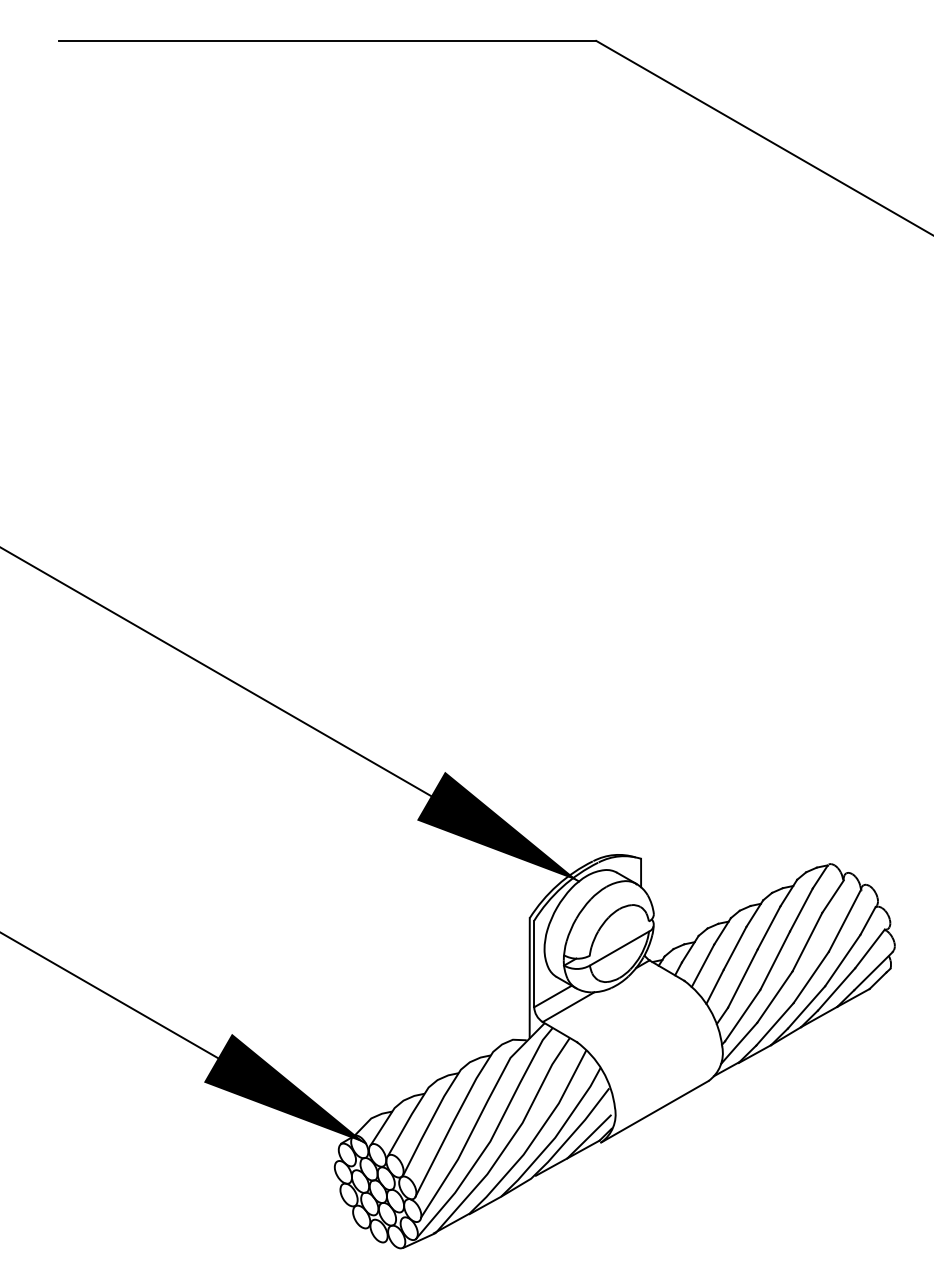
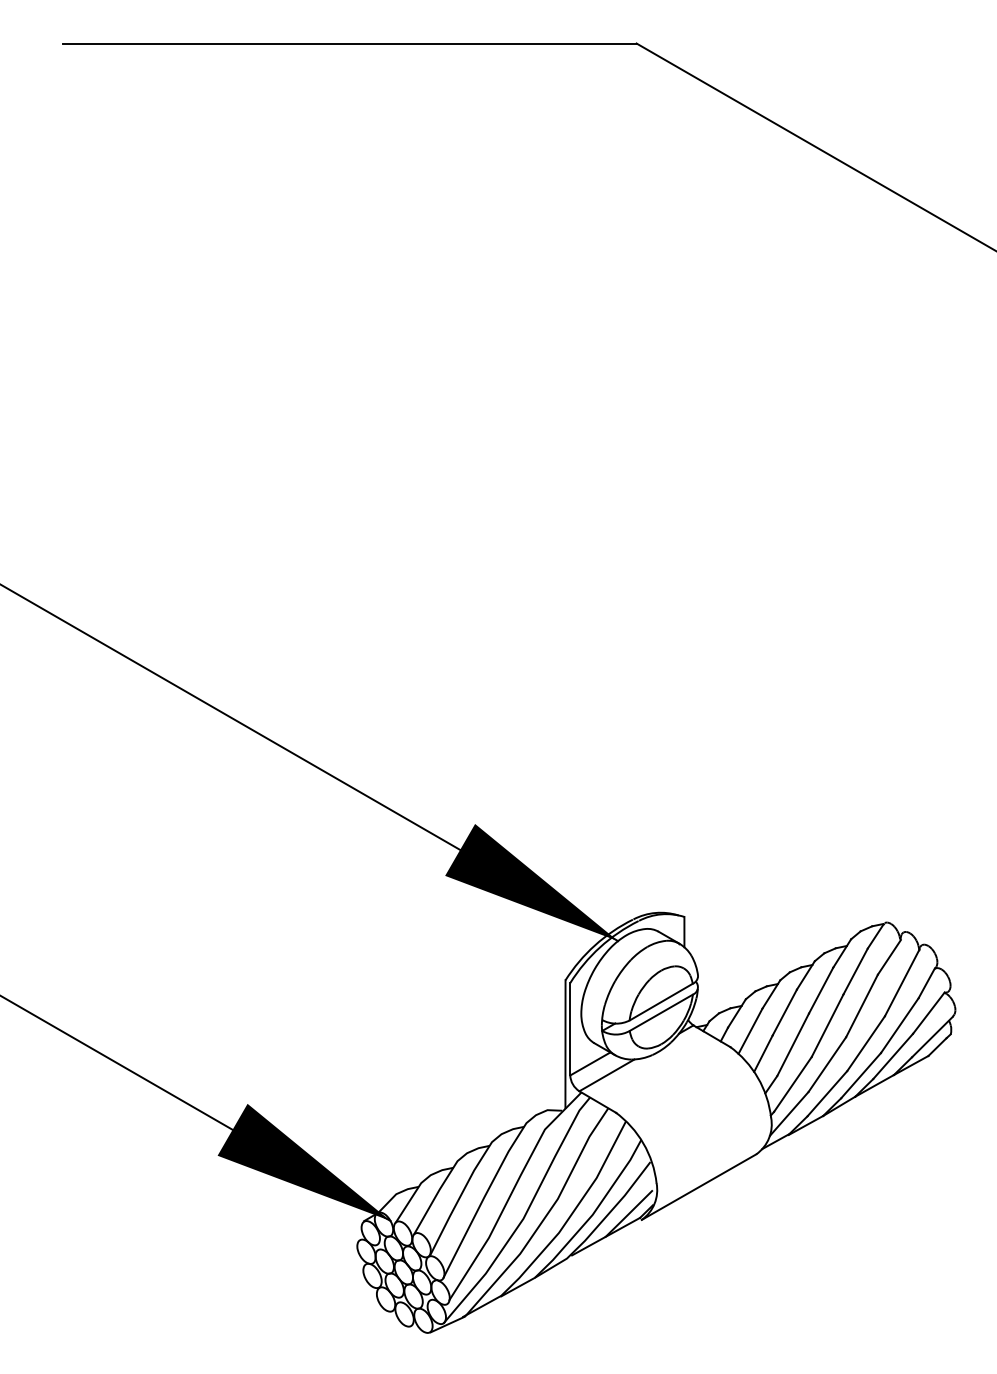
line: (619, 938) -> (661, 1002), added

